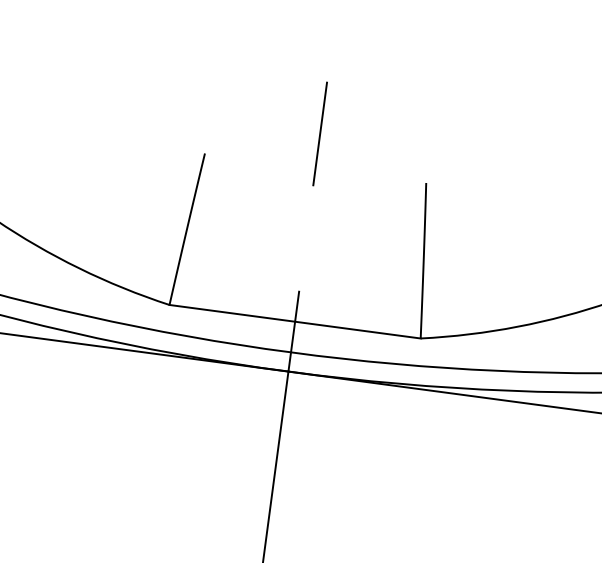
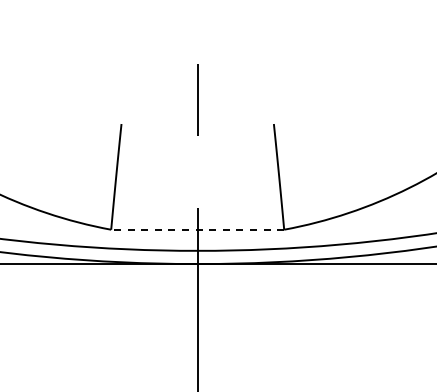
line: (294, 321) -> (197, 229), solid -> dashed

